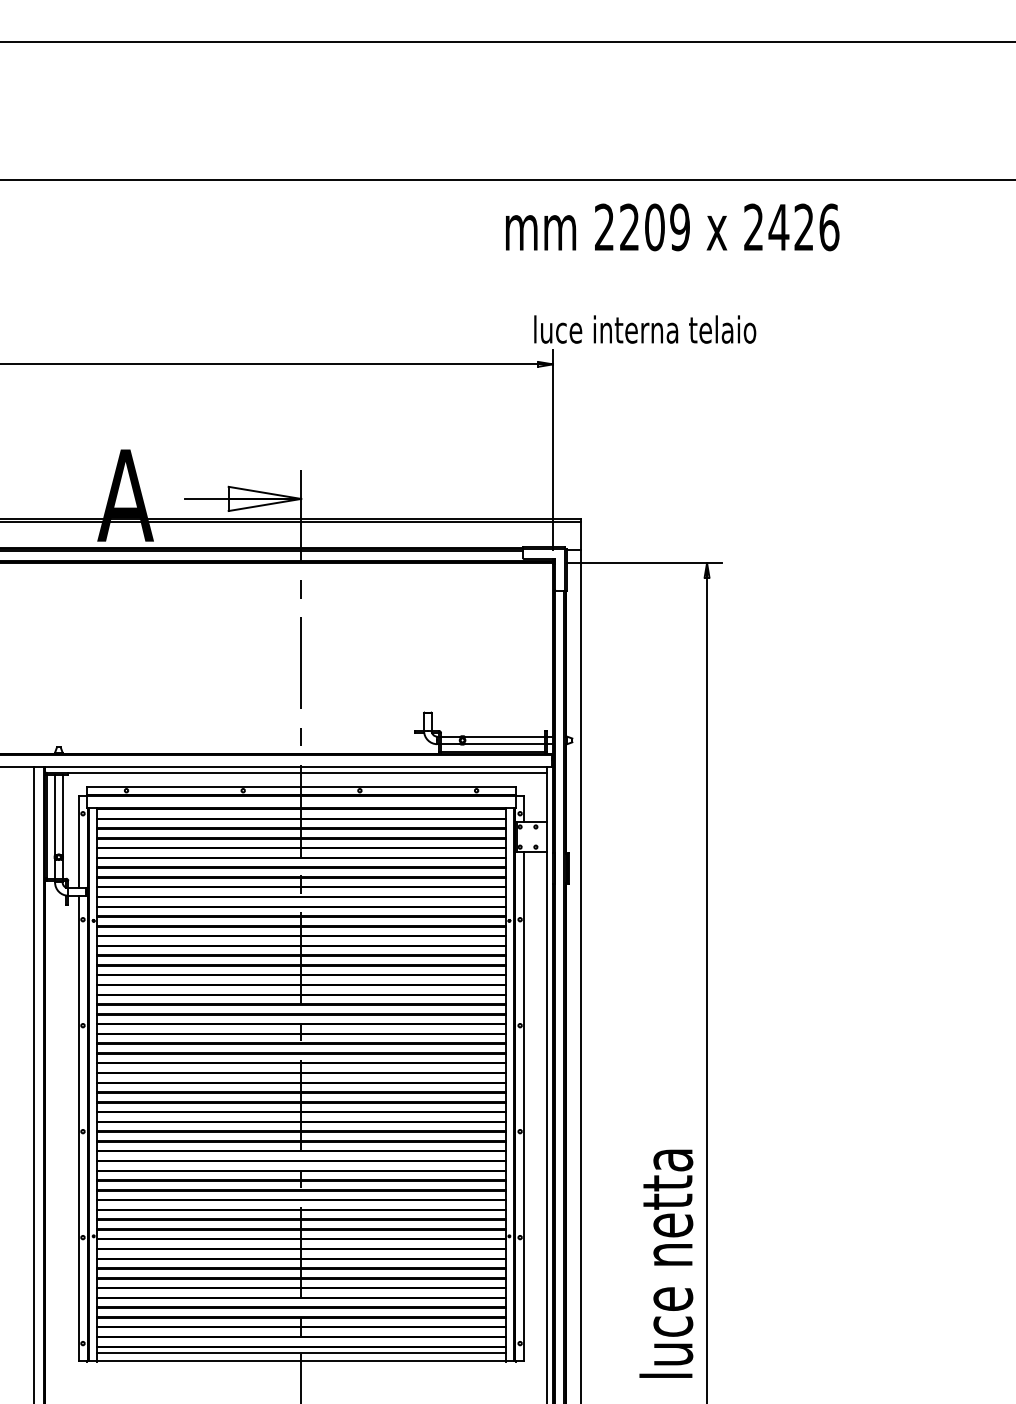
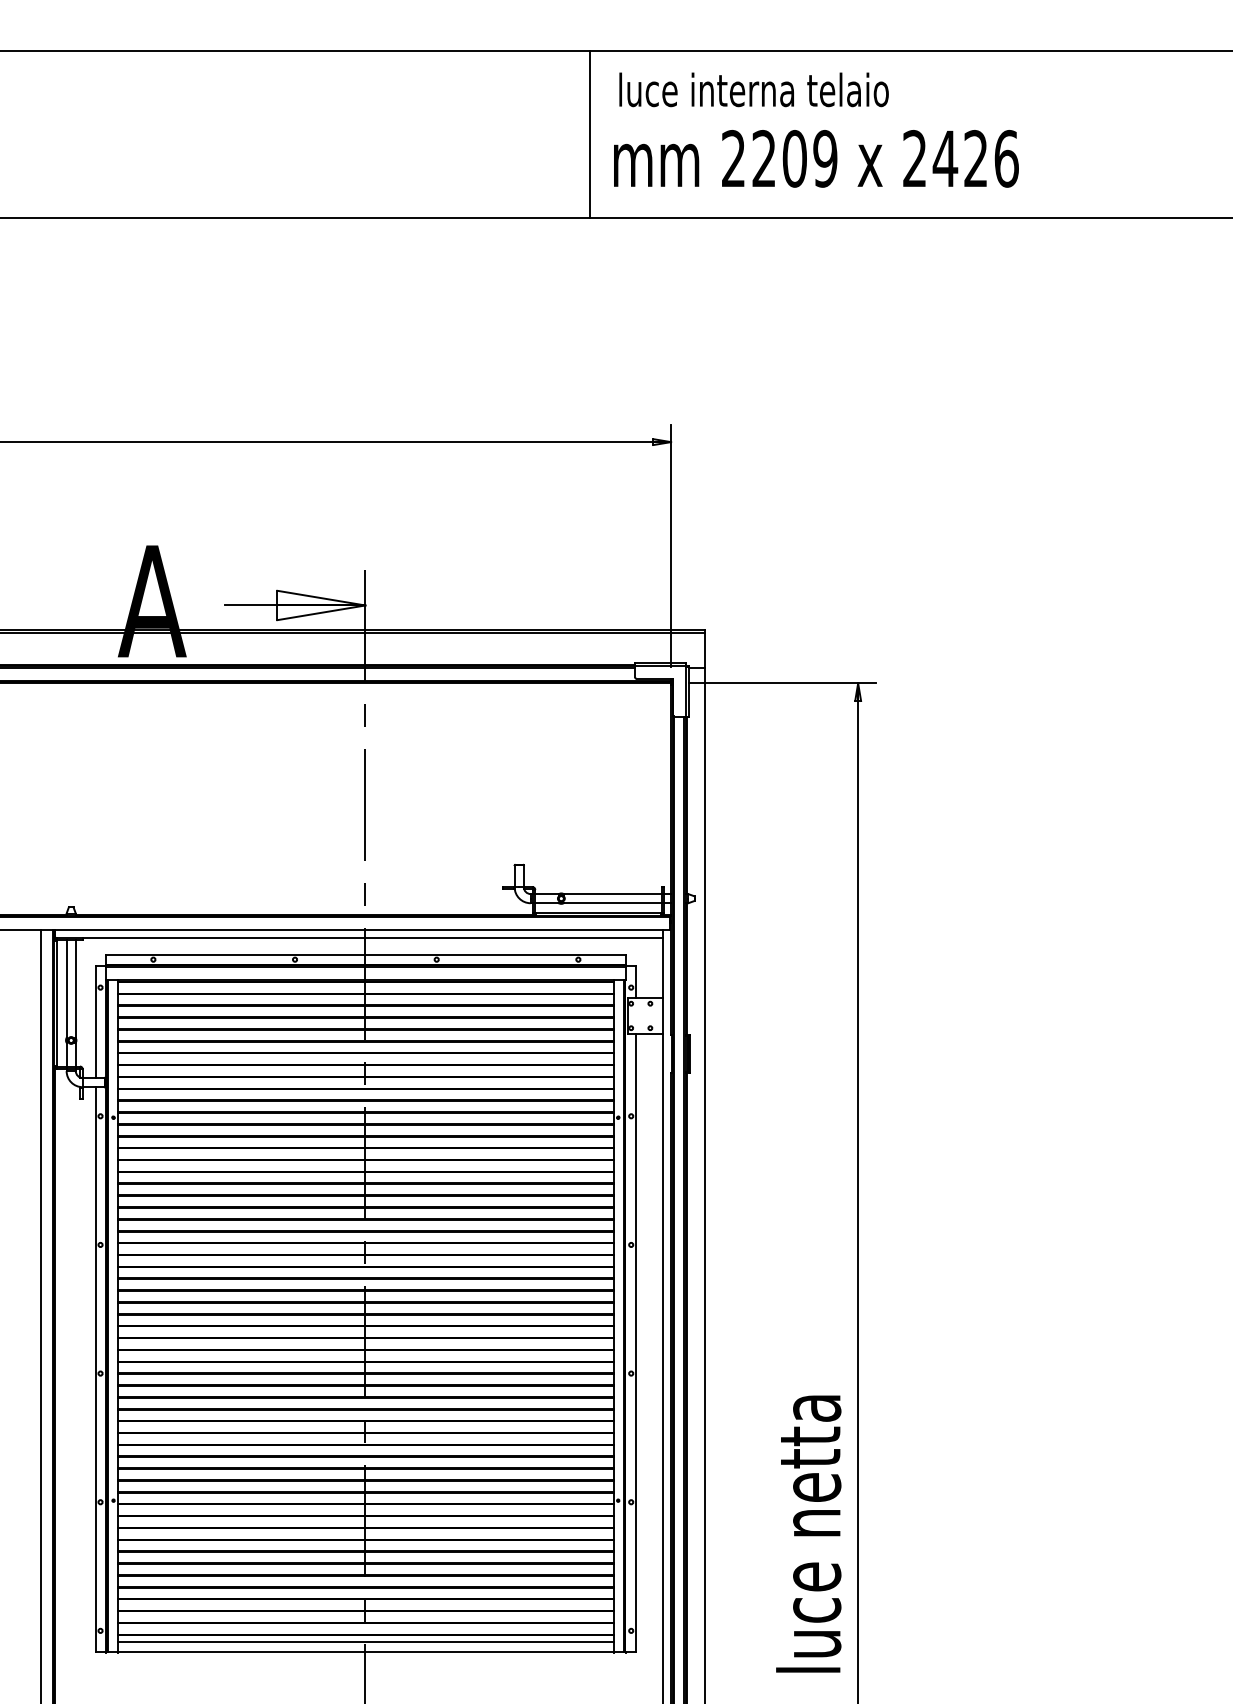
line: (486, 110) -> (590, 134), added
text: (672, 227) -> (816, 158), moved
text: (644, 329) -> (753, 89), moved

